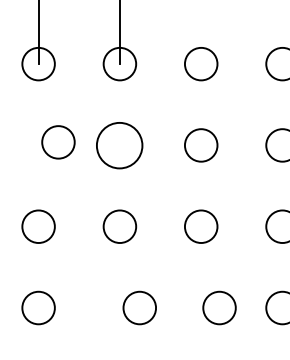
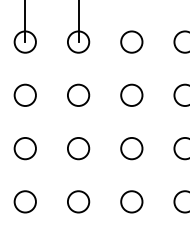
circle: (57, 141) -> (24, 94), moved
circle: (119, 144) -> (78, 94), size x0.71
circle: (139, 307) -> (78, 201), moved
circle: (219, 307) -> (131, 201), moved

